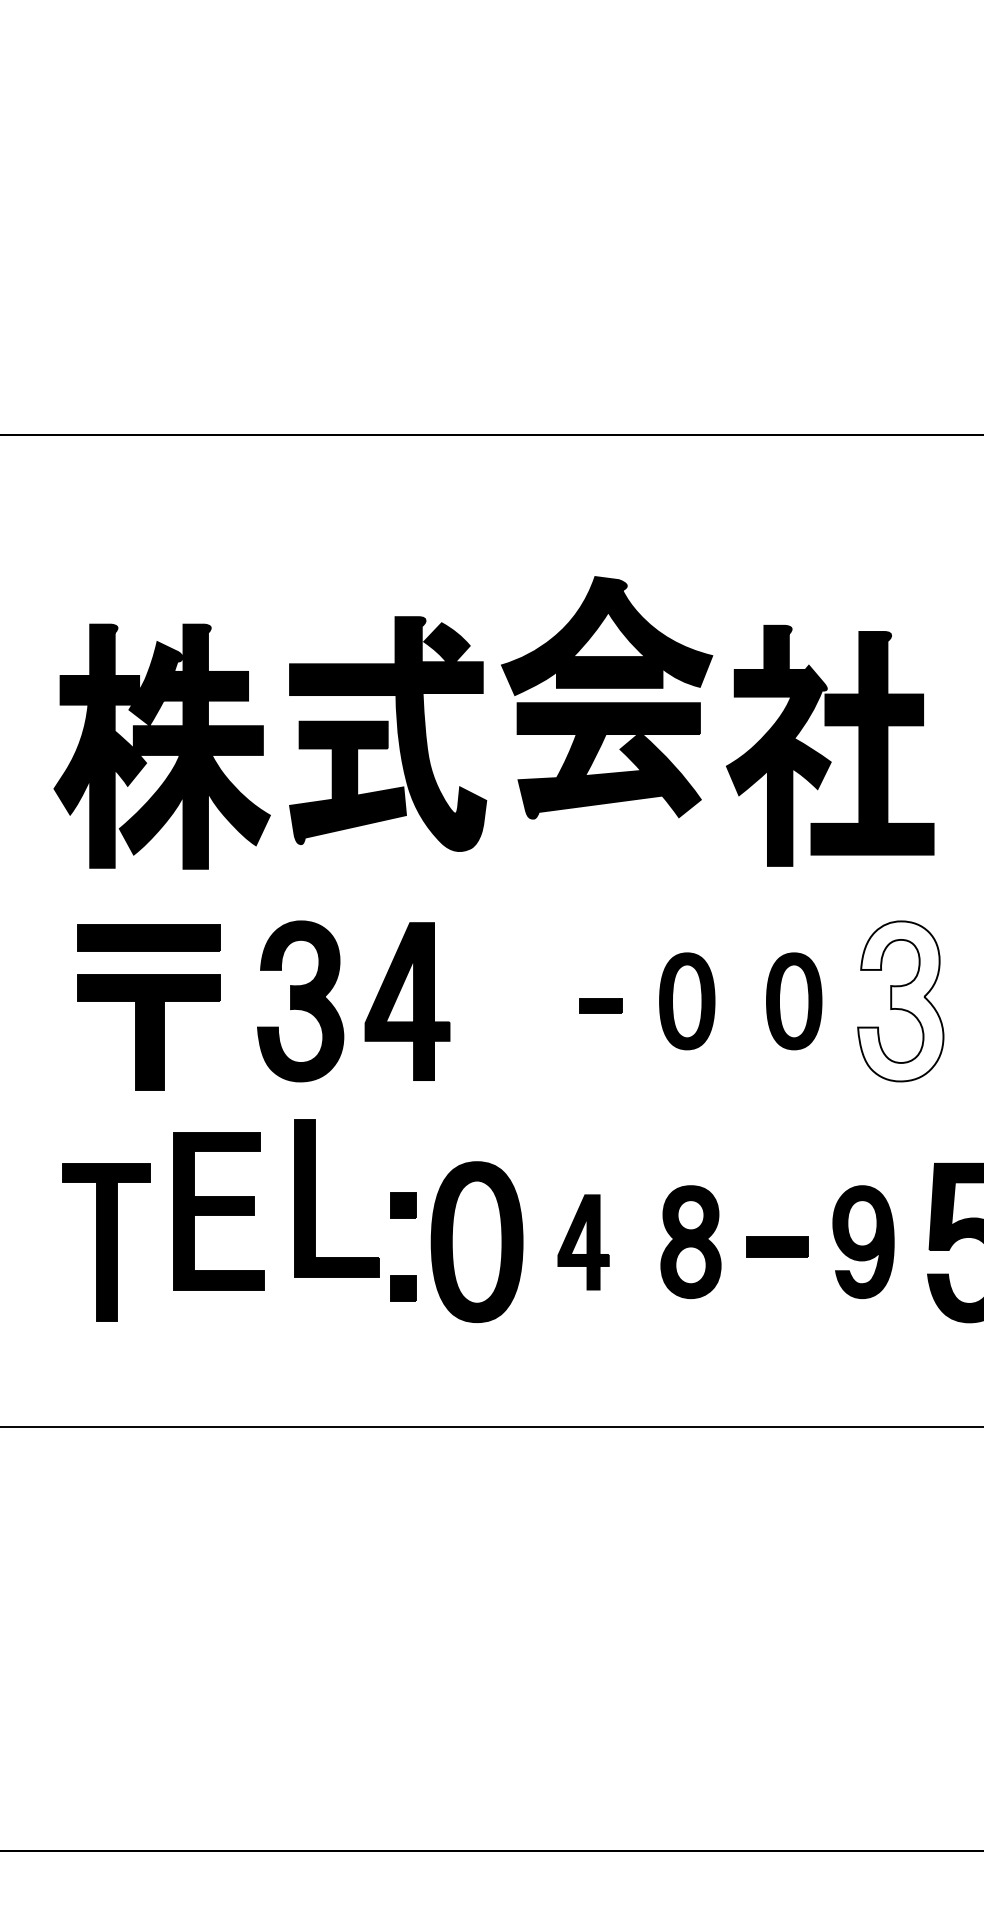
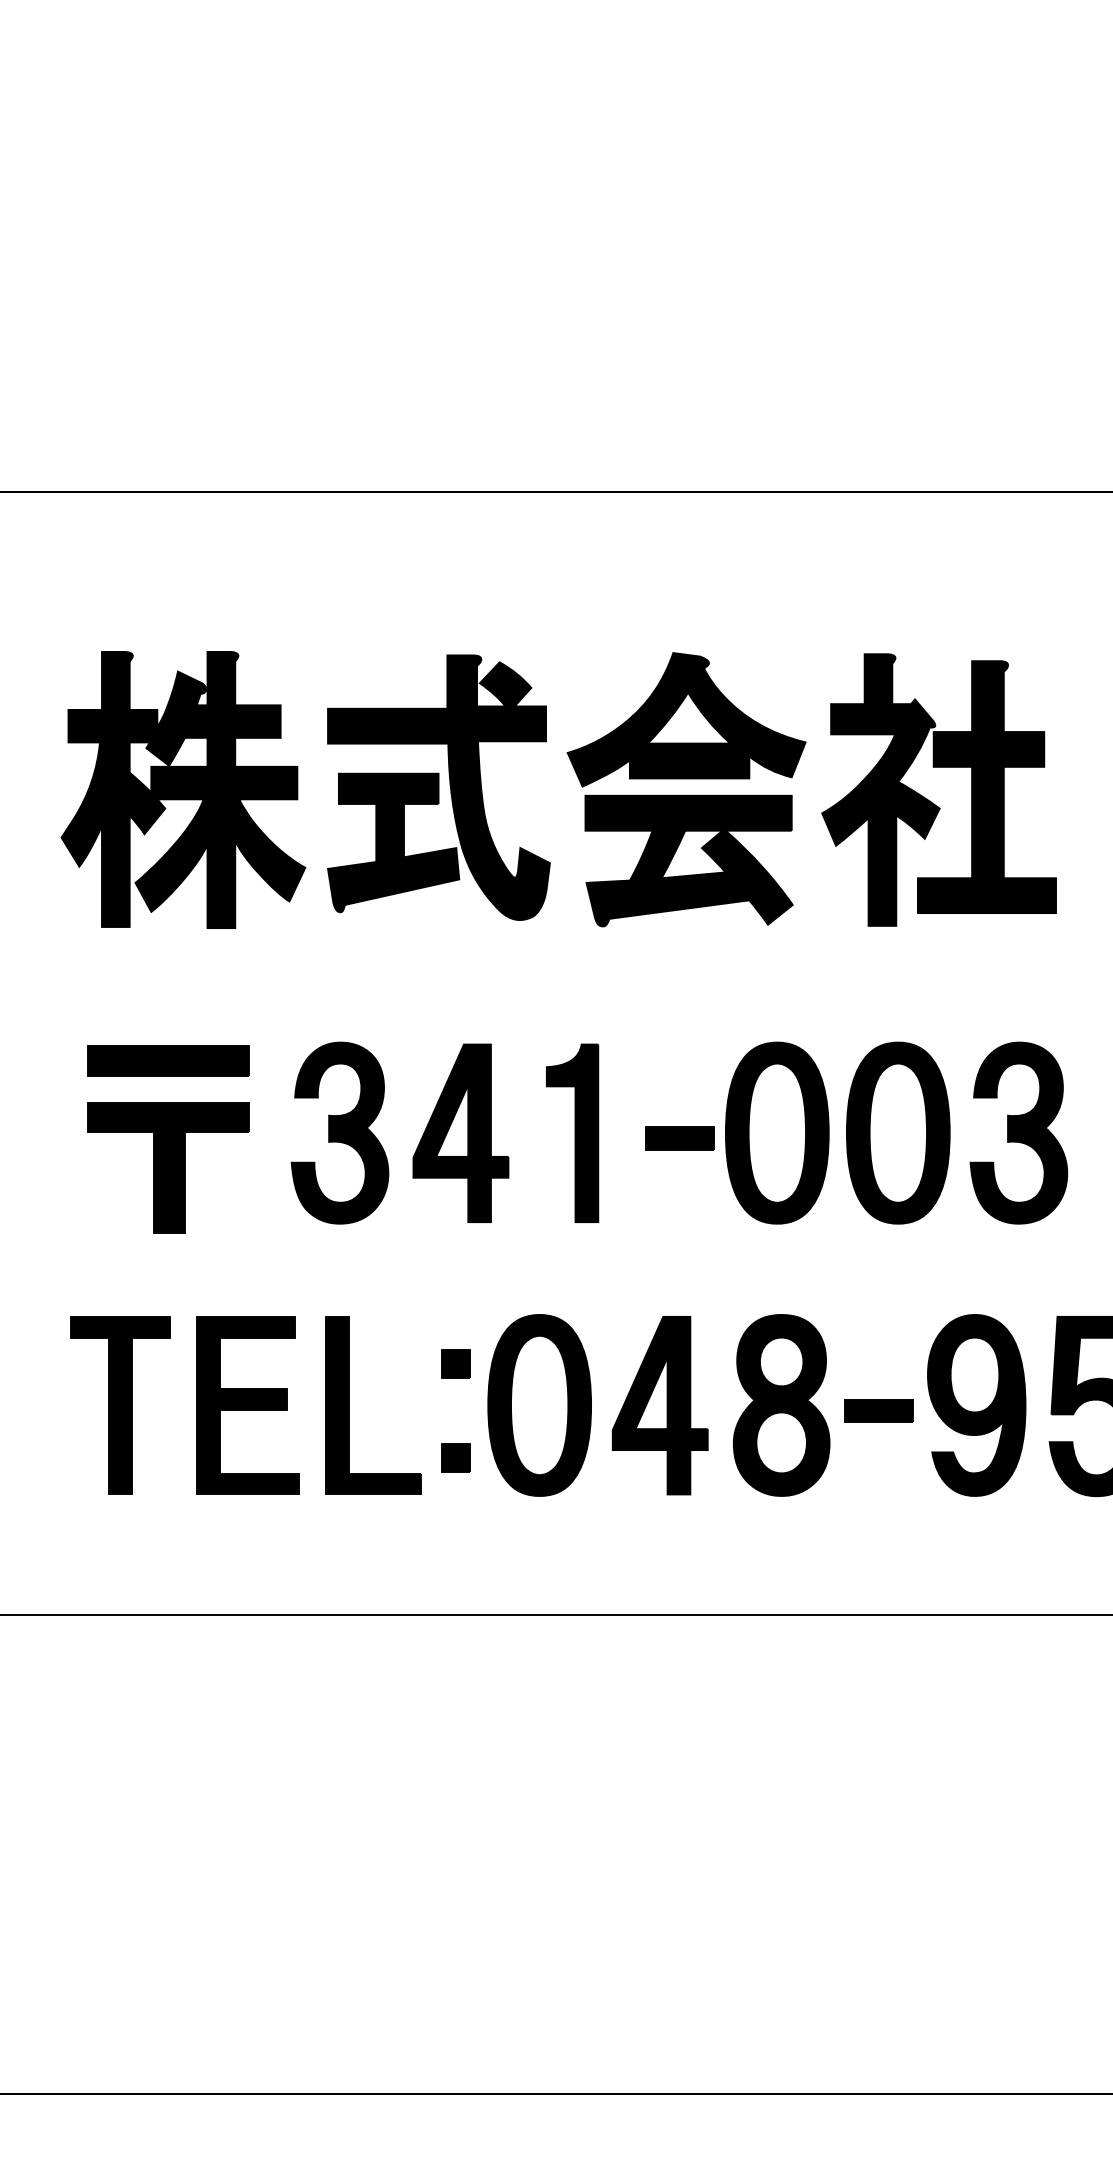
part: (387, 733) -> (438, 787), moved
part: (162, 746) -> (183, 789), moved
part: (822, 755) -> (930, 800), moved
part: (506, 1000) -> (572, 1132), added
part: (687, 1000) -> (777, 1132), size x1.67
part: (794, 1000) -> (898, 1132), size x1.67
fill: (900, 1000) -> (1018, 1132), added
part: (600, 1006) -> (679, 1138), size x1.43
part: (316, 1197) -> (349, 1405), moved
part: (218, 1211) -> (247, 1405), moved
part: (583, 1242) -> (659, 1405), size x1.67
part: (690, 1242) -> (781, 1405), size x1.43
part: (863, 1242) -> (976, 1405), size x1.43

